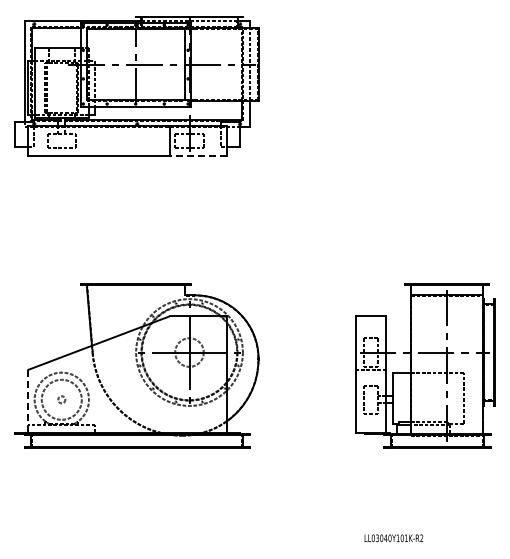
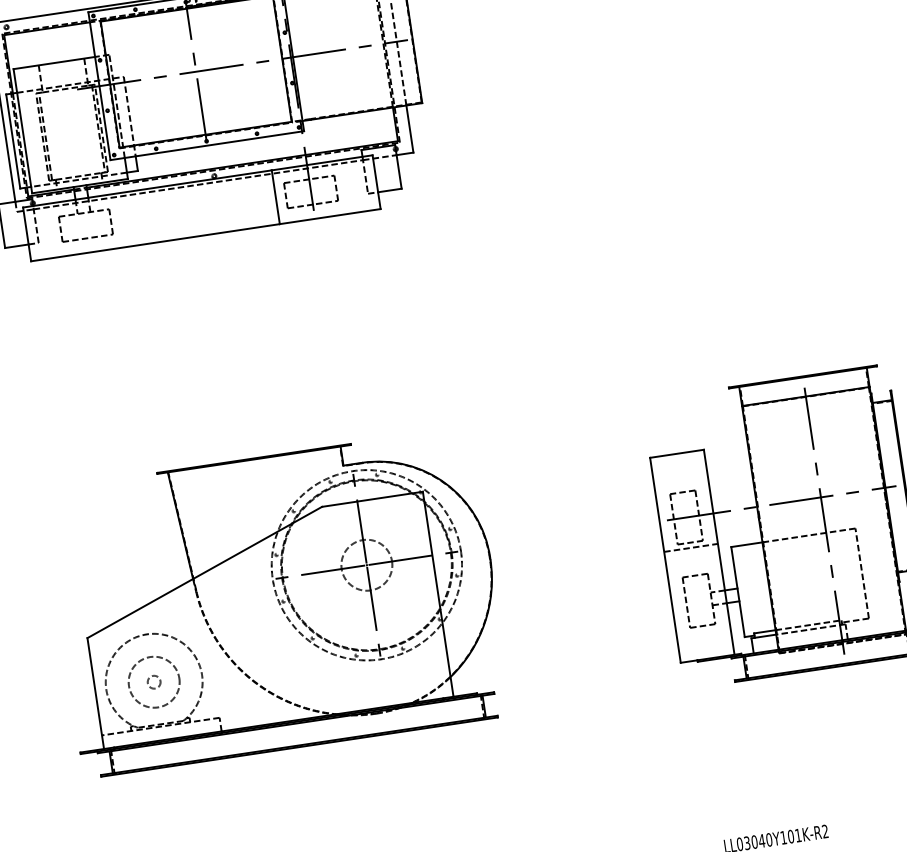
line: (198, 156) -> (331, 217), dashed -> solid
circle: (61, 399) -> (153, 681), size x0.71
line: (28, 401) -> (95, 693), dashed -> solid

